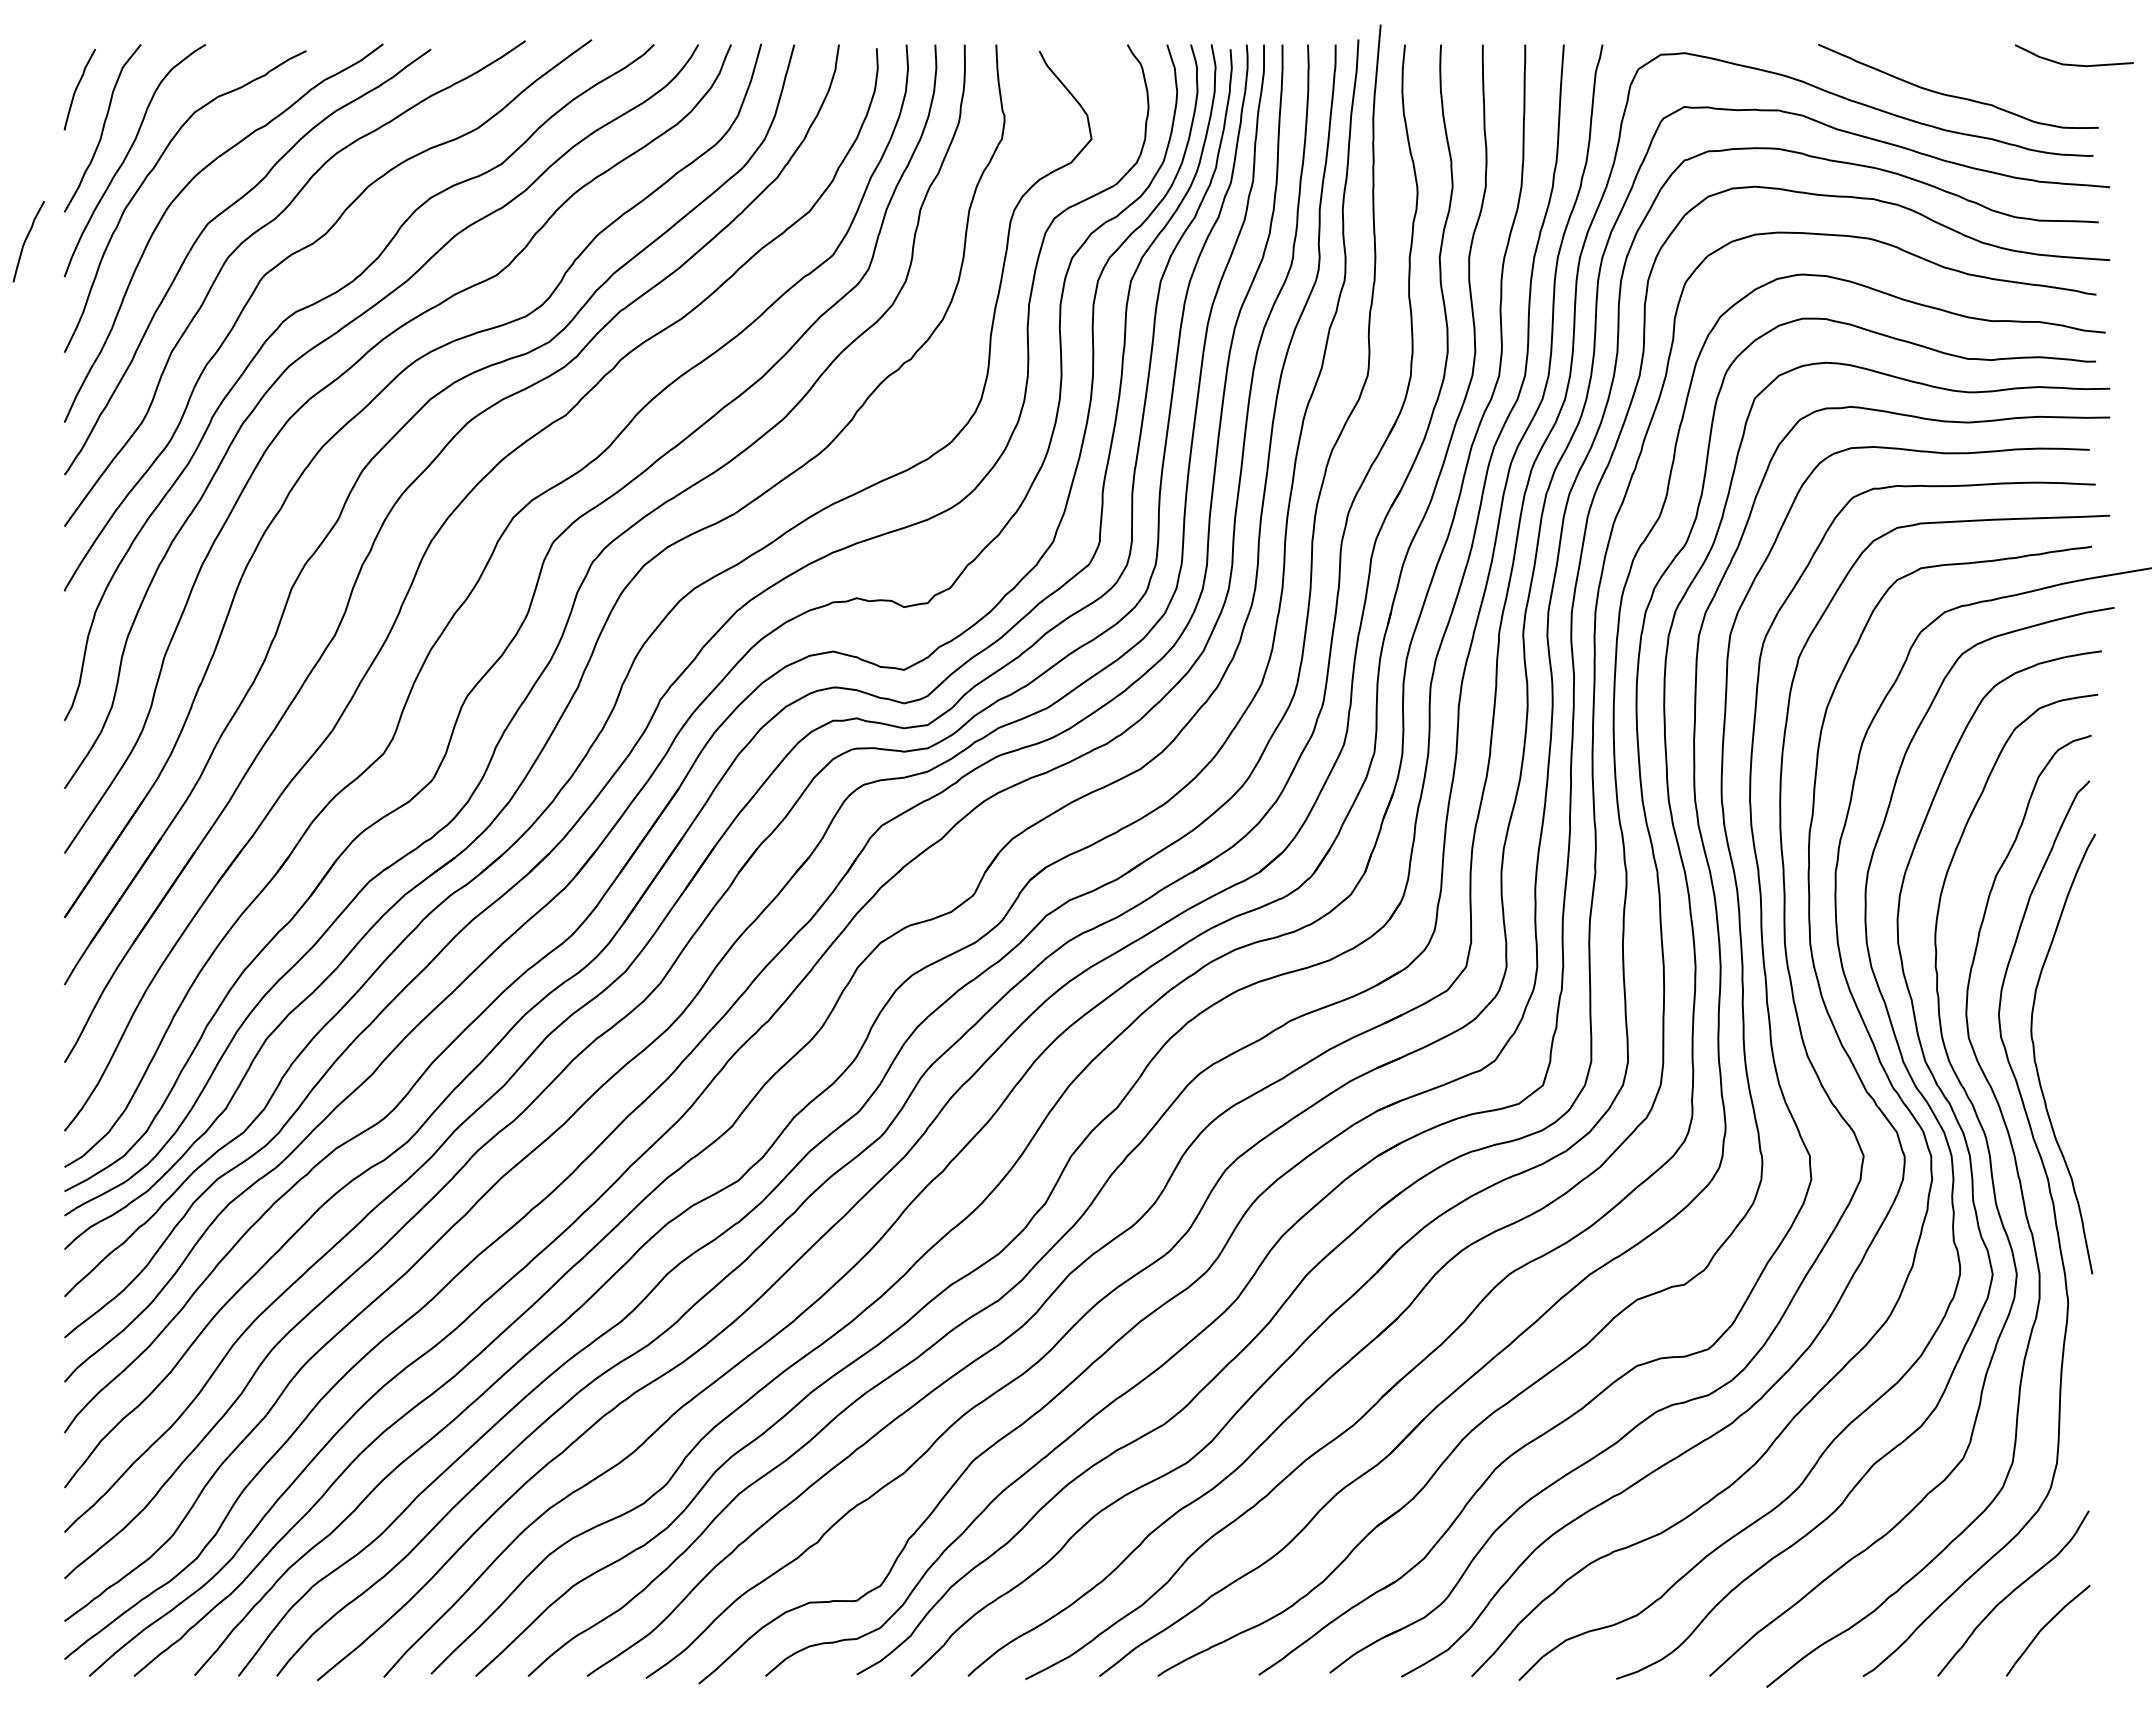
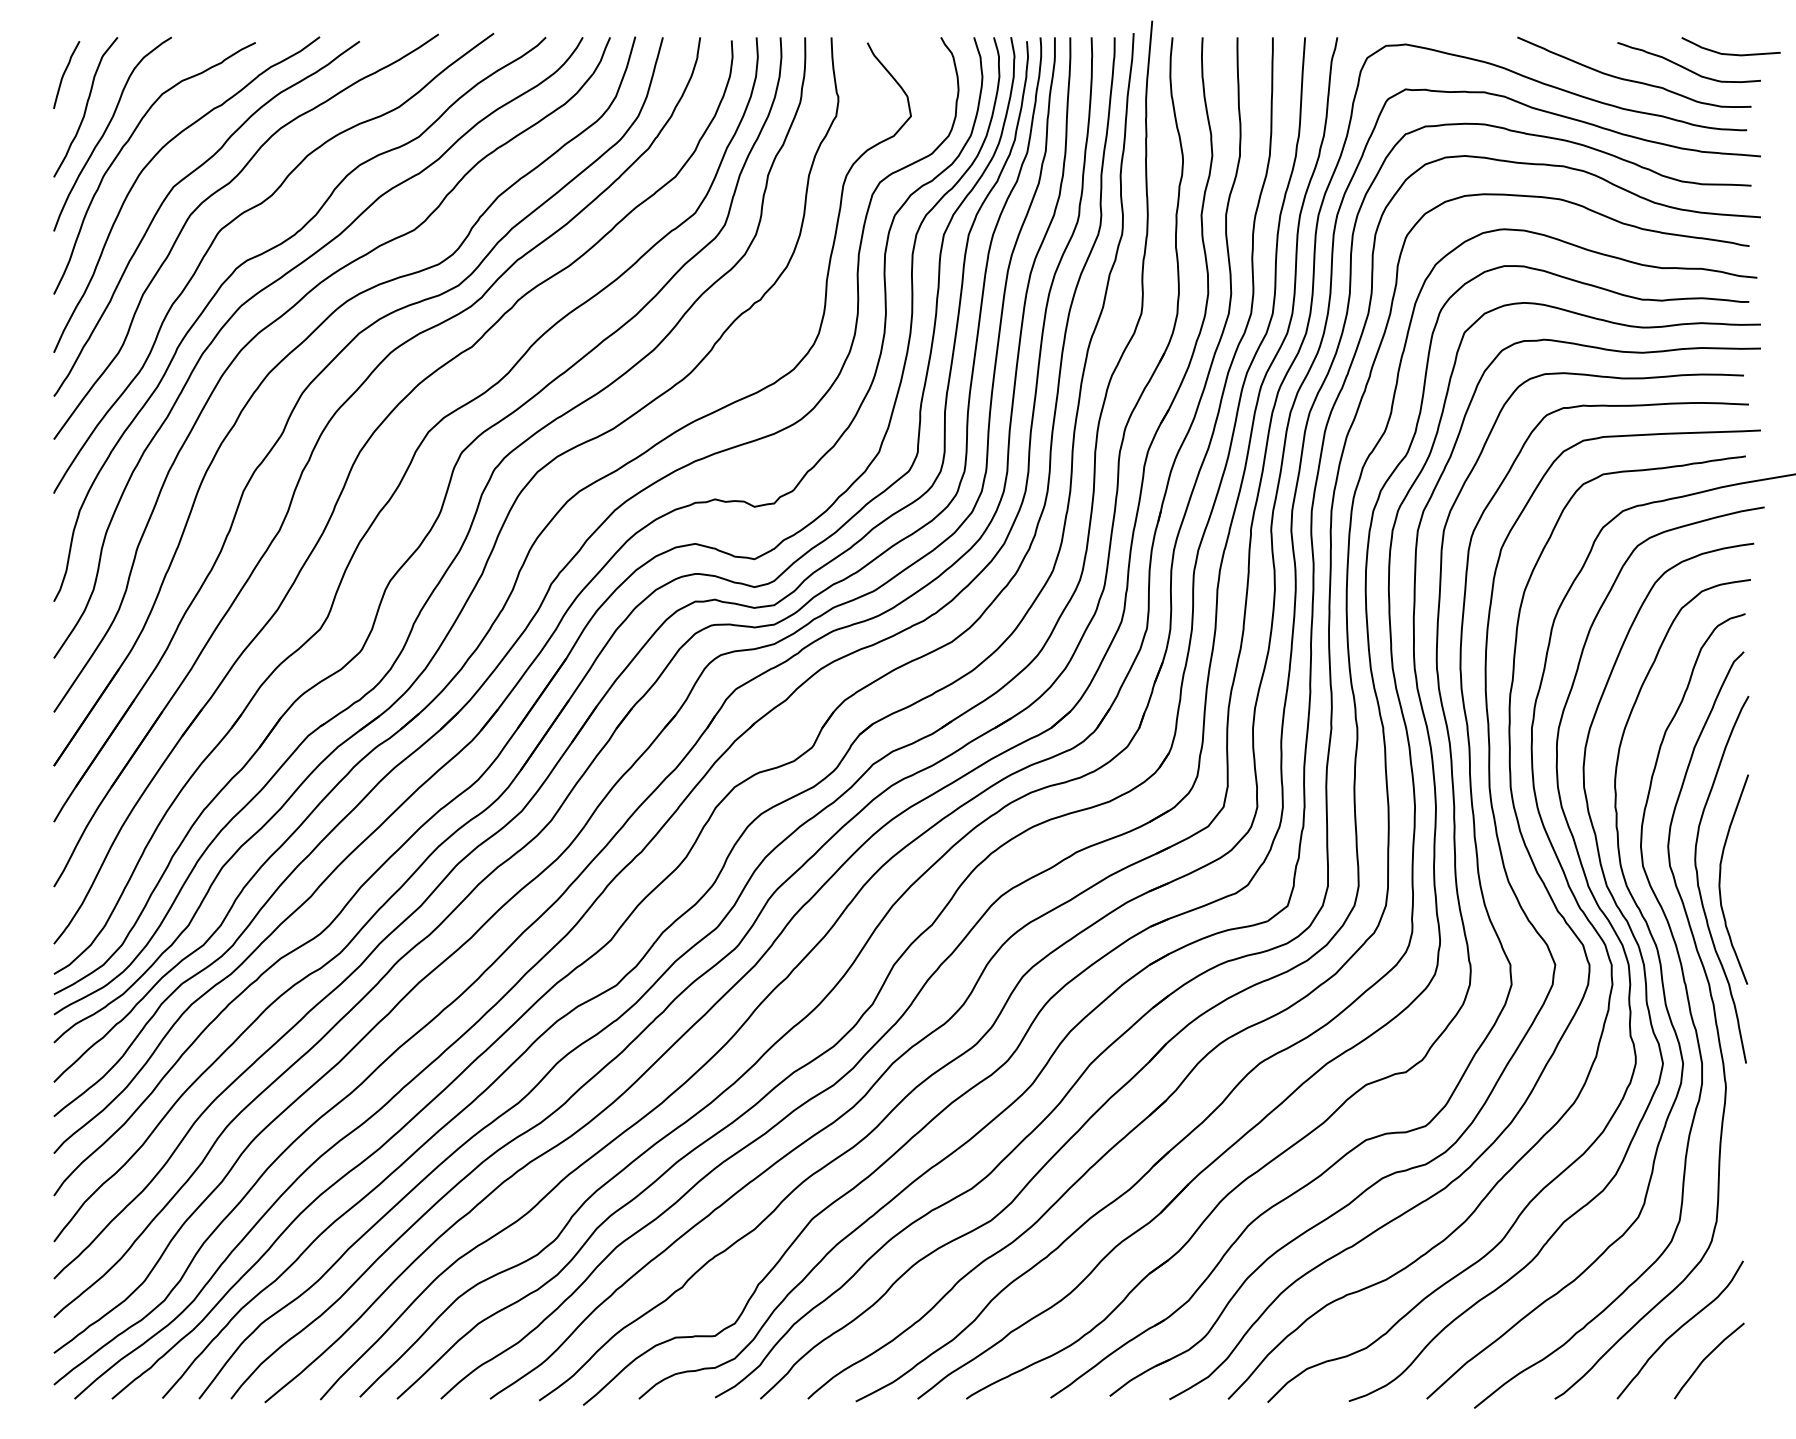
curve: (2021, 81) -> (1687, 68), added
curve: (26, 240) -> (22, 200), removed
curve: (2061, 1053) -> (1720, 879), added

